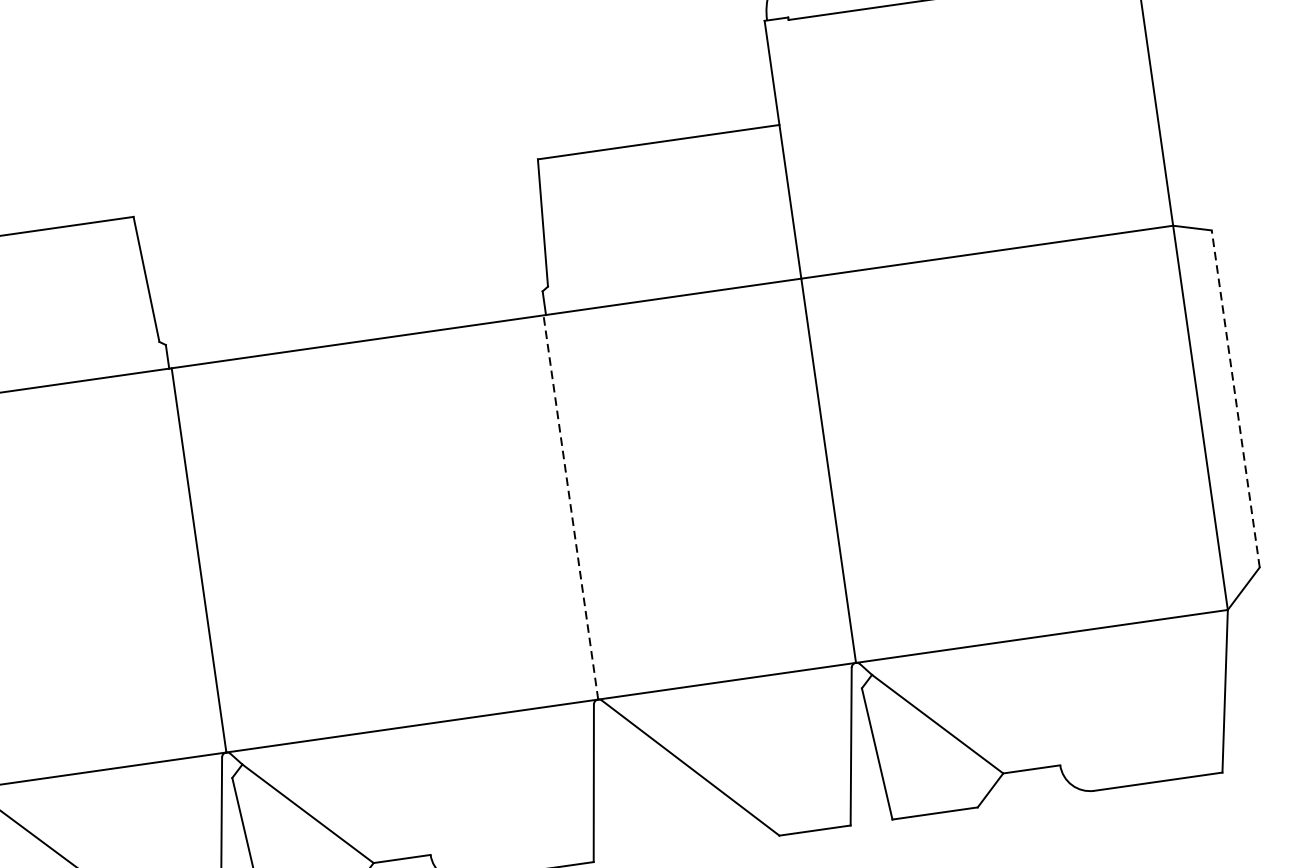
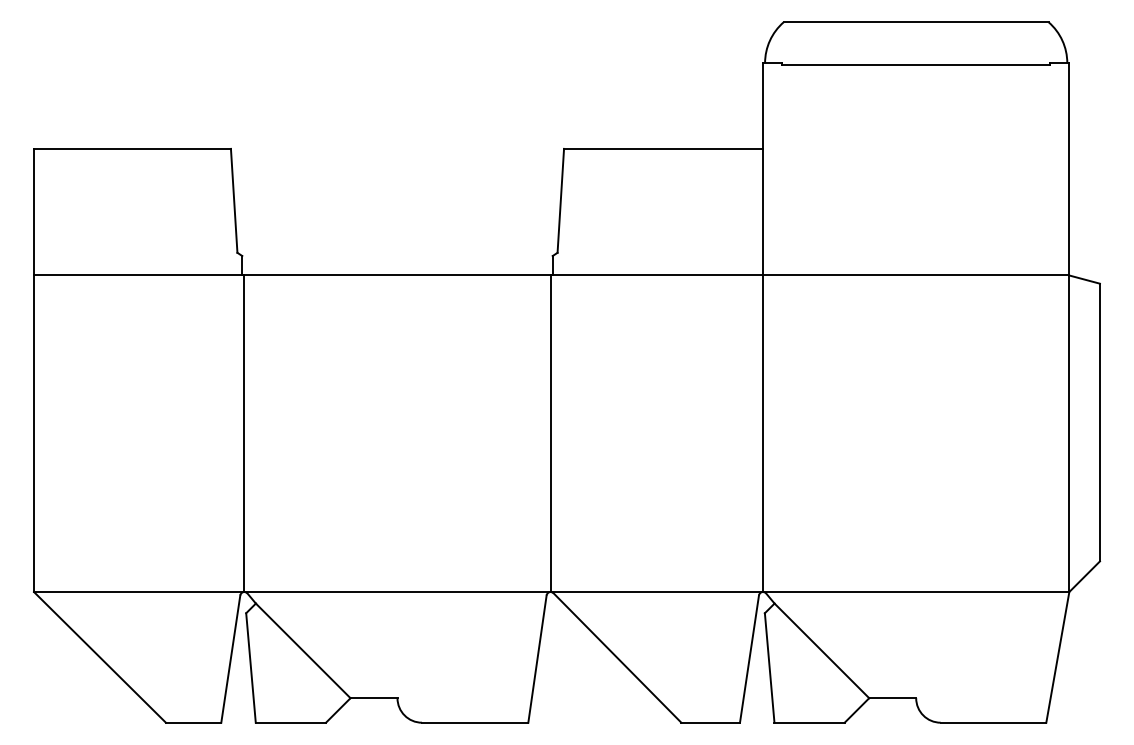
line: (1235, 398) -> (1099, 422), dashed -> solid
line: (570, 507) -> (550, 433), dashed -> solid

